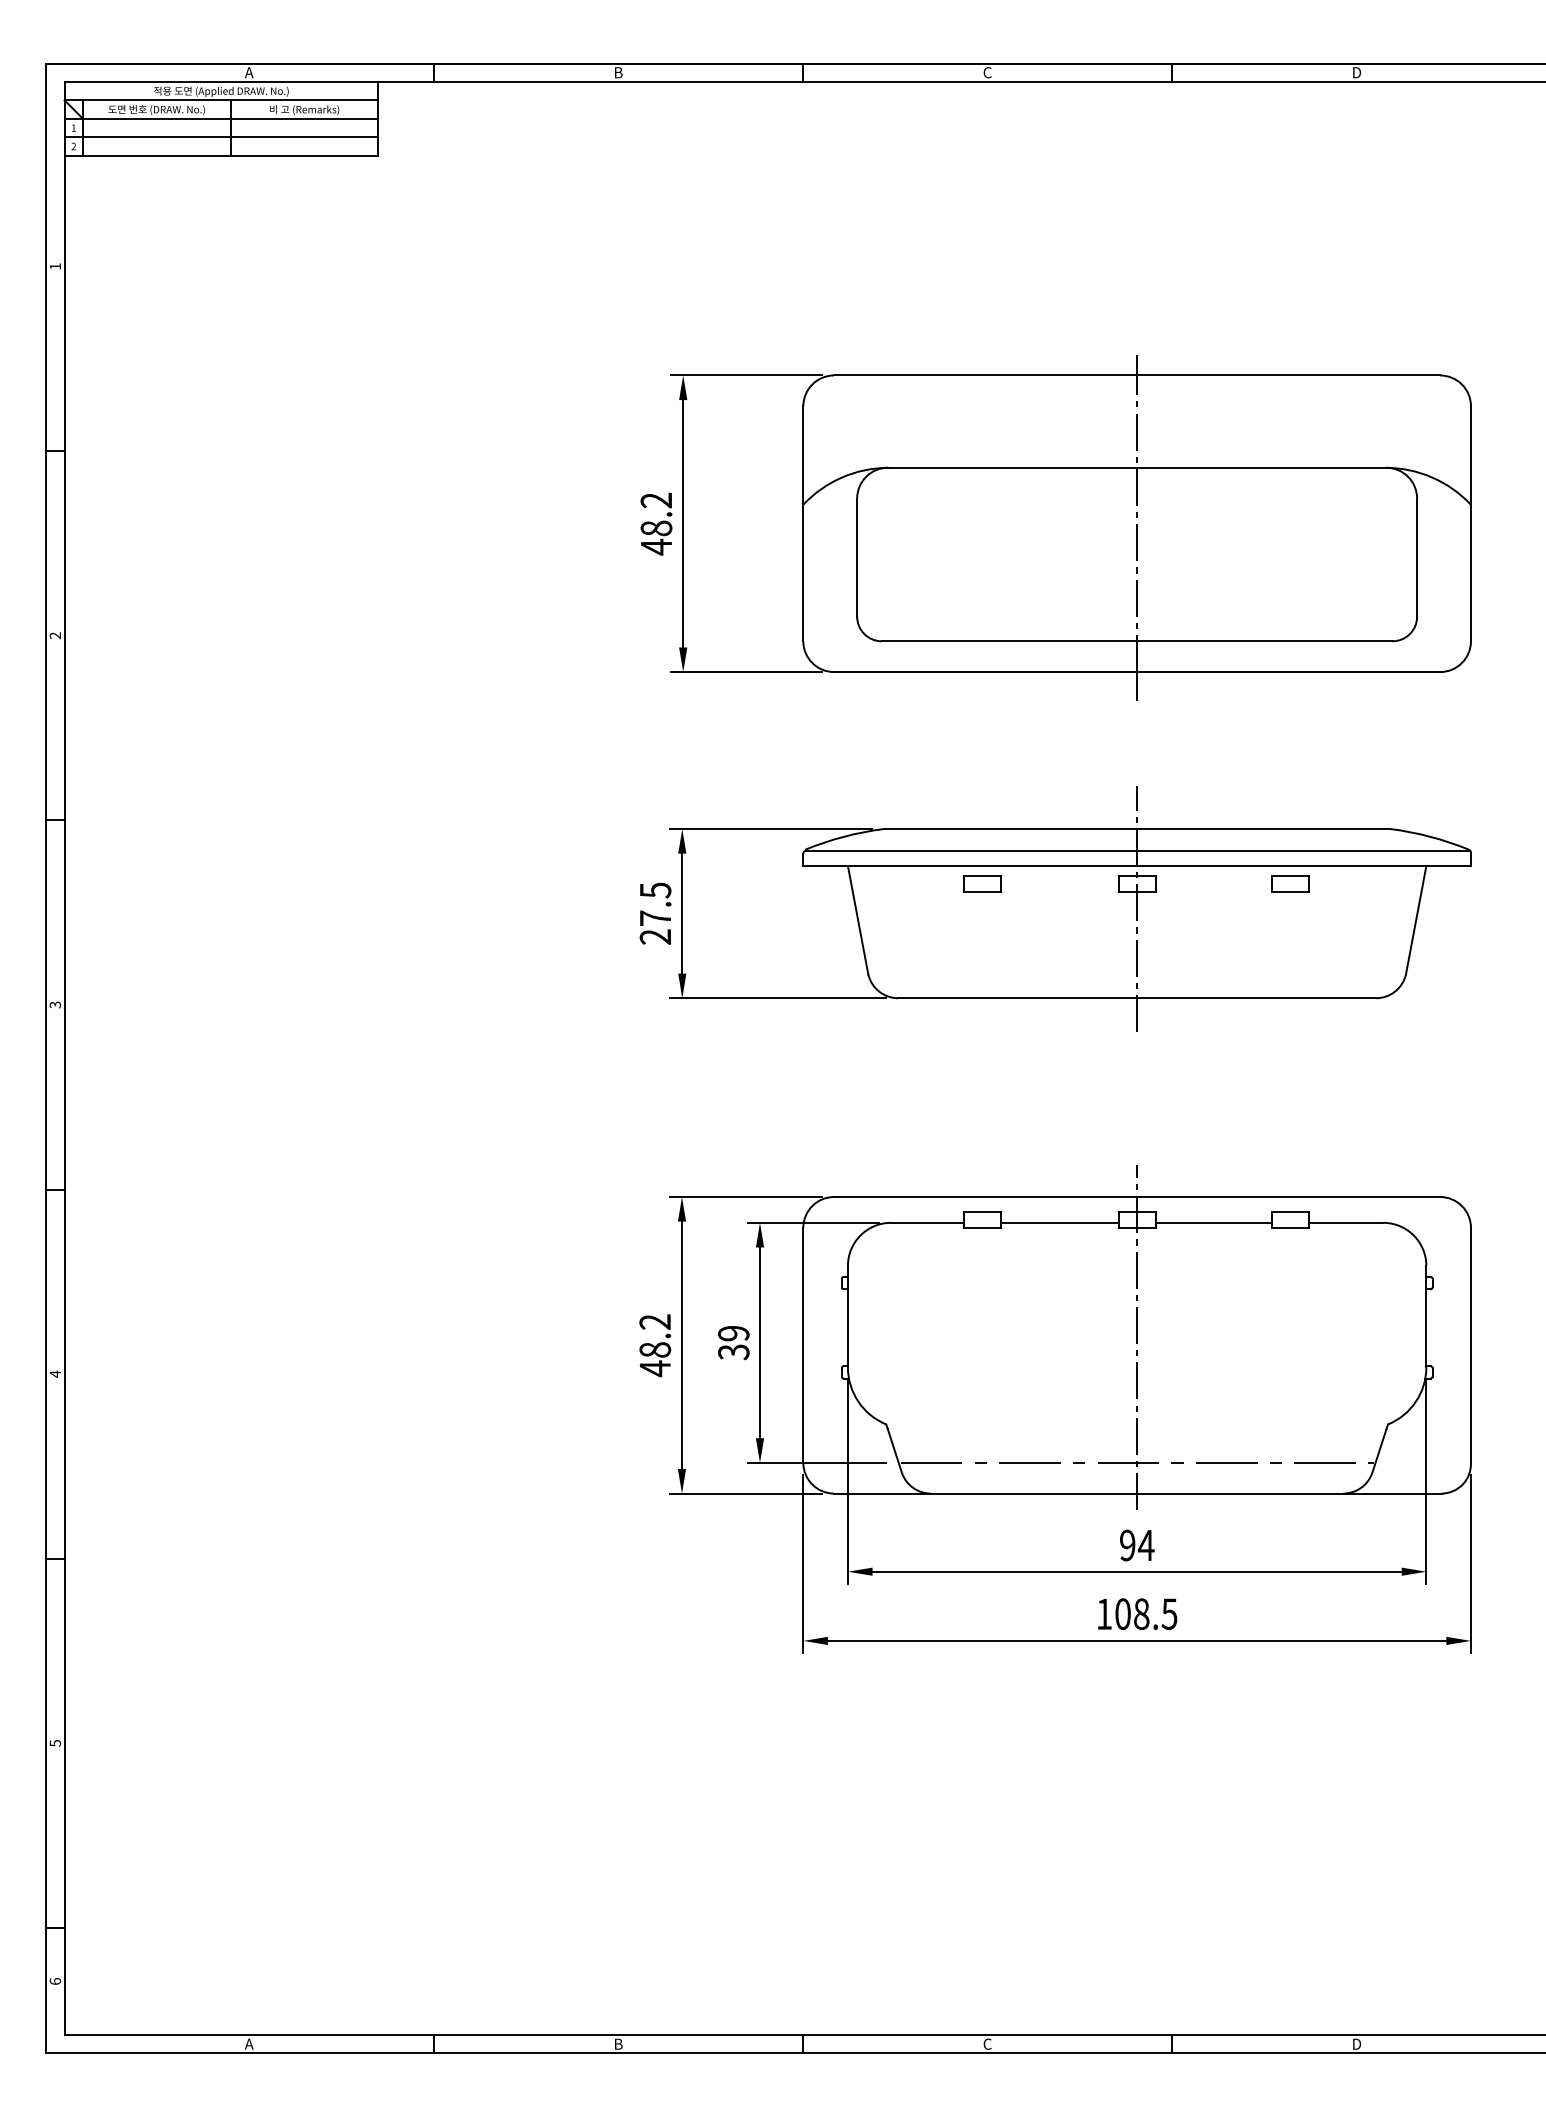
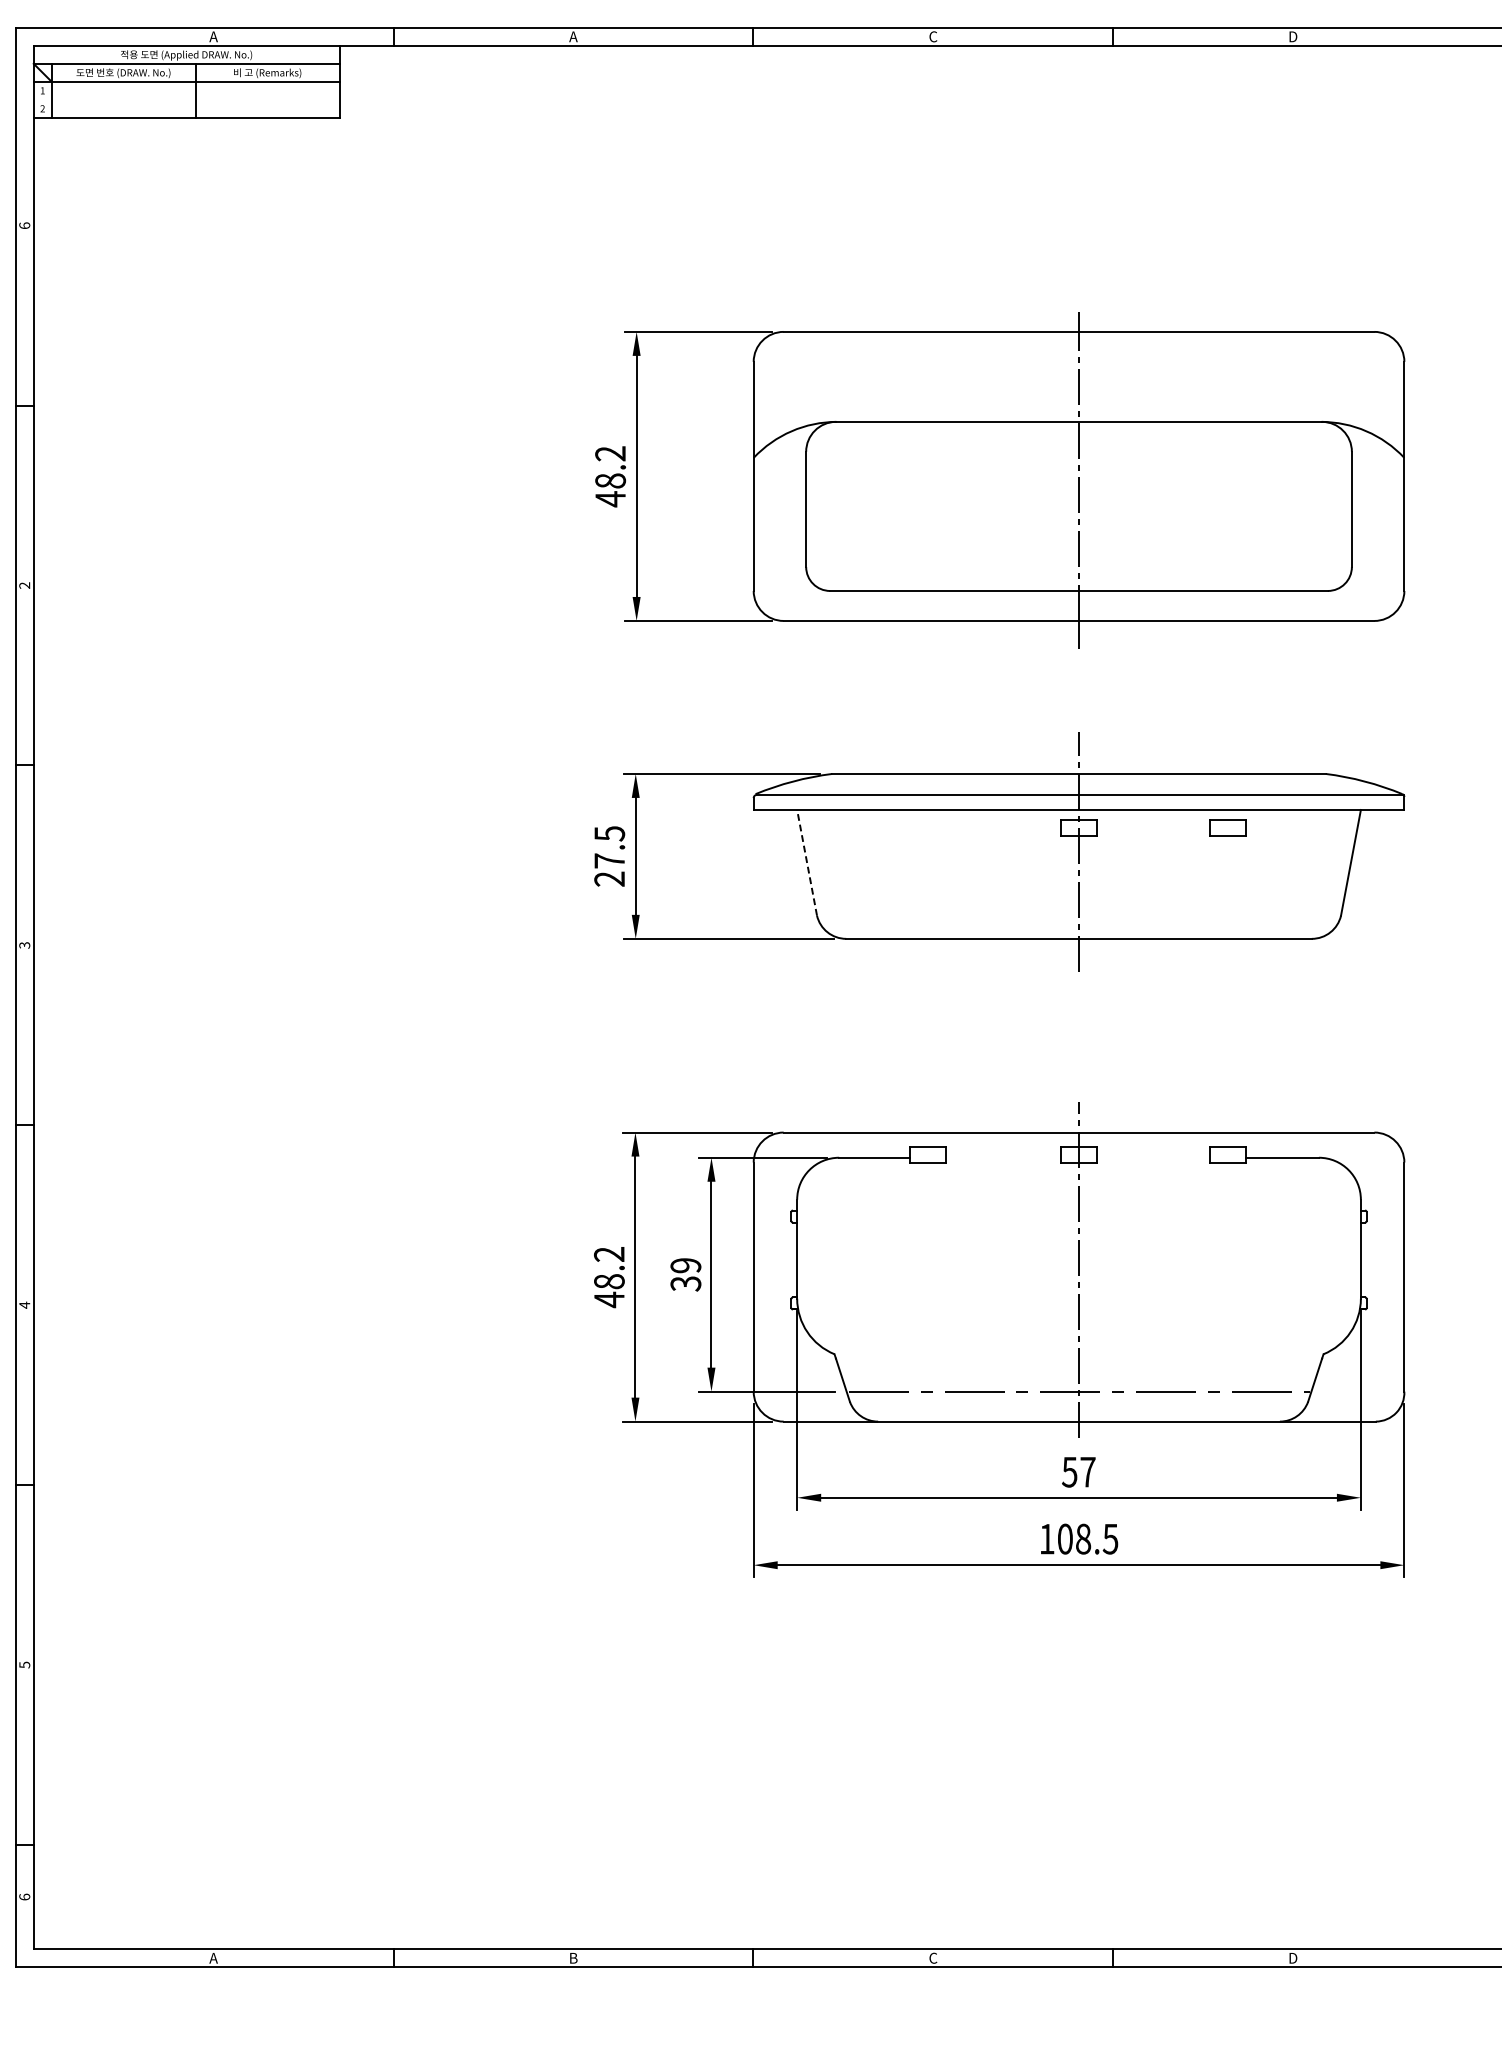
text: (618, 72) -> (573, 36), B -> A
line: (221, 137) -> (186, 99), removed
text: (55, 266) -> (24, 225), 1 -> 6
part: (982, 883) -> (928, 827), removed
line: (858, 919) -> (807, 862), solid -> dashed
line: (1059, 1222) -> (1003, 1157), removed
line: (1213, 1222) -> (1153, 1157), removed
text: (1136, 1545) -> (1078, 1472), 94 -> 57

